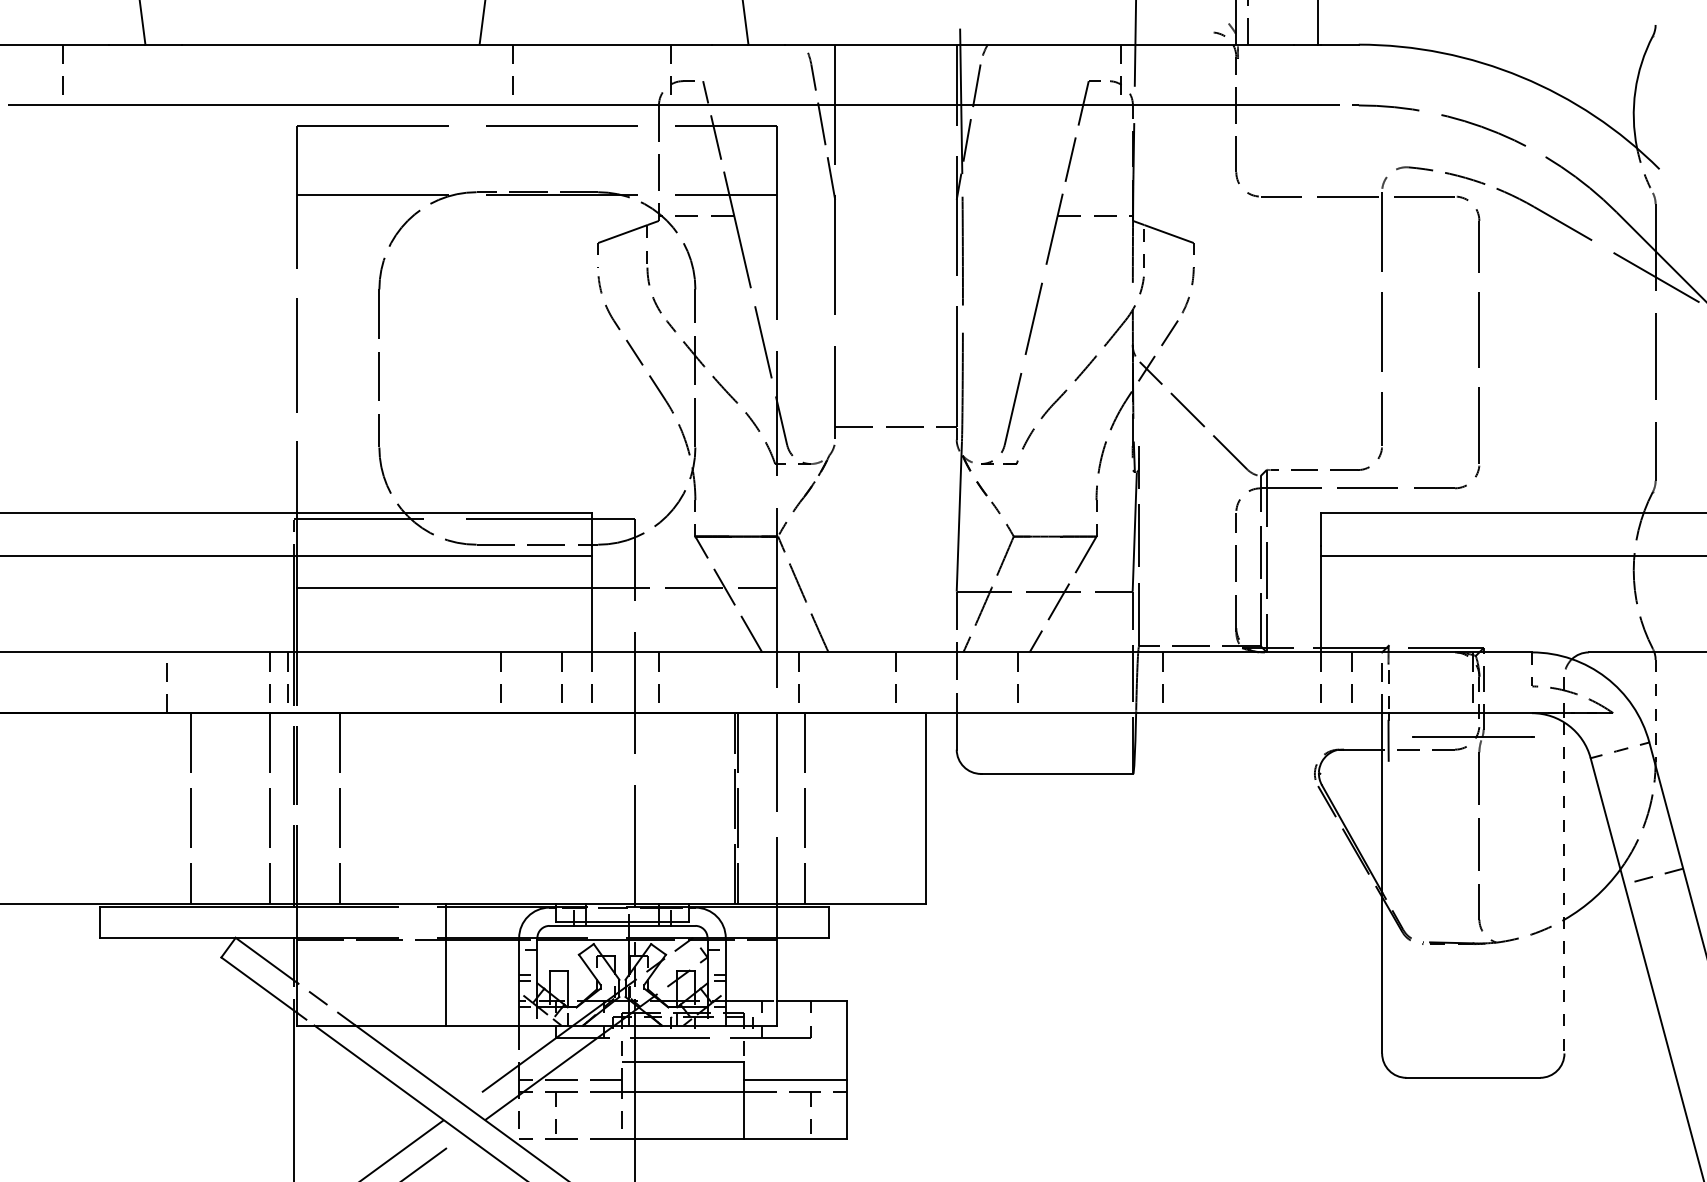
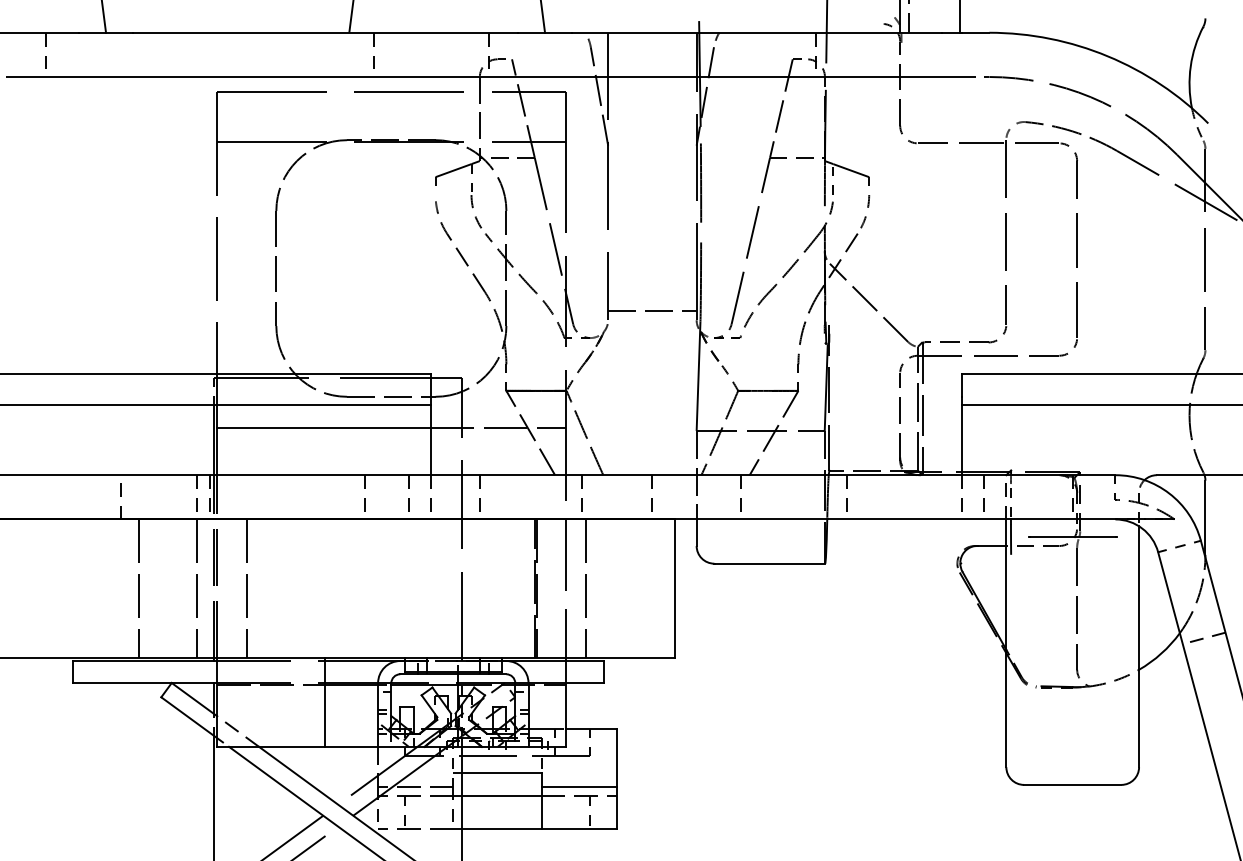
line: (1655, 710) -> (1205, 517), dashed -> solid
line: (1564, 888) -> (1139, 647), dashed -> solid

